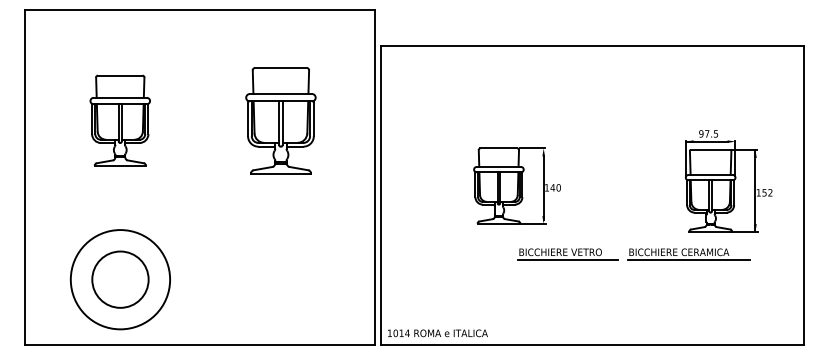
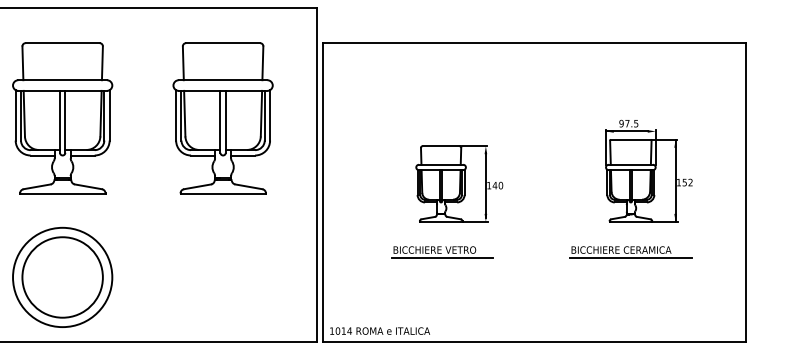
part: (119, 120) -> (61, 118), size x1.67
part: (280, 120) -> (222, 118), size x1.43
part: (728, 181) -> (648, 171), moved
part: (567, 254) -> (441, 252), moved
circle: (120, 279) -> (62, 277), size x1.43

